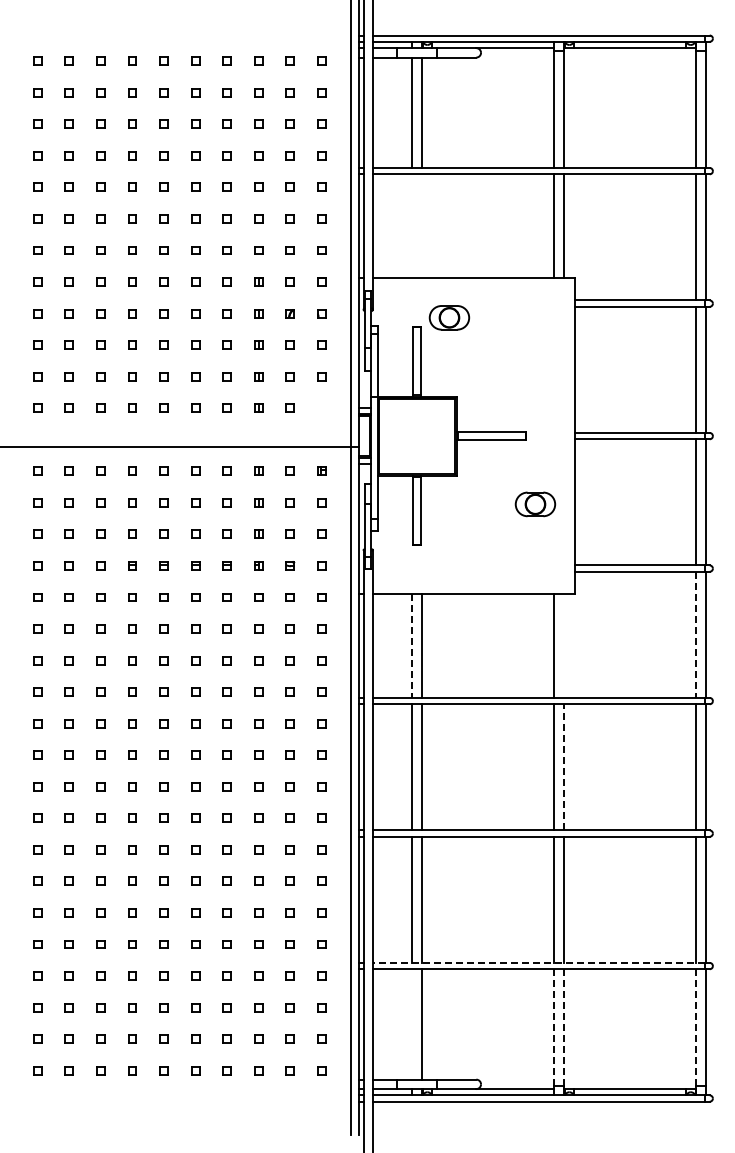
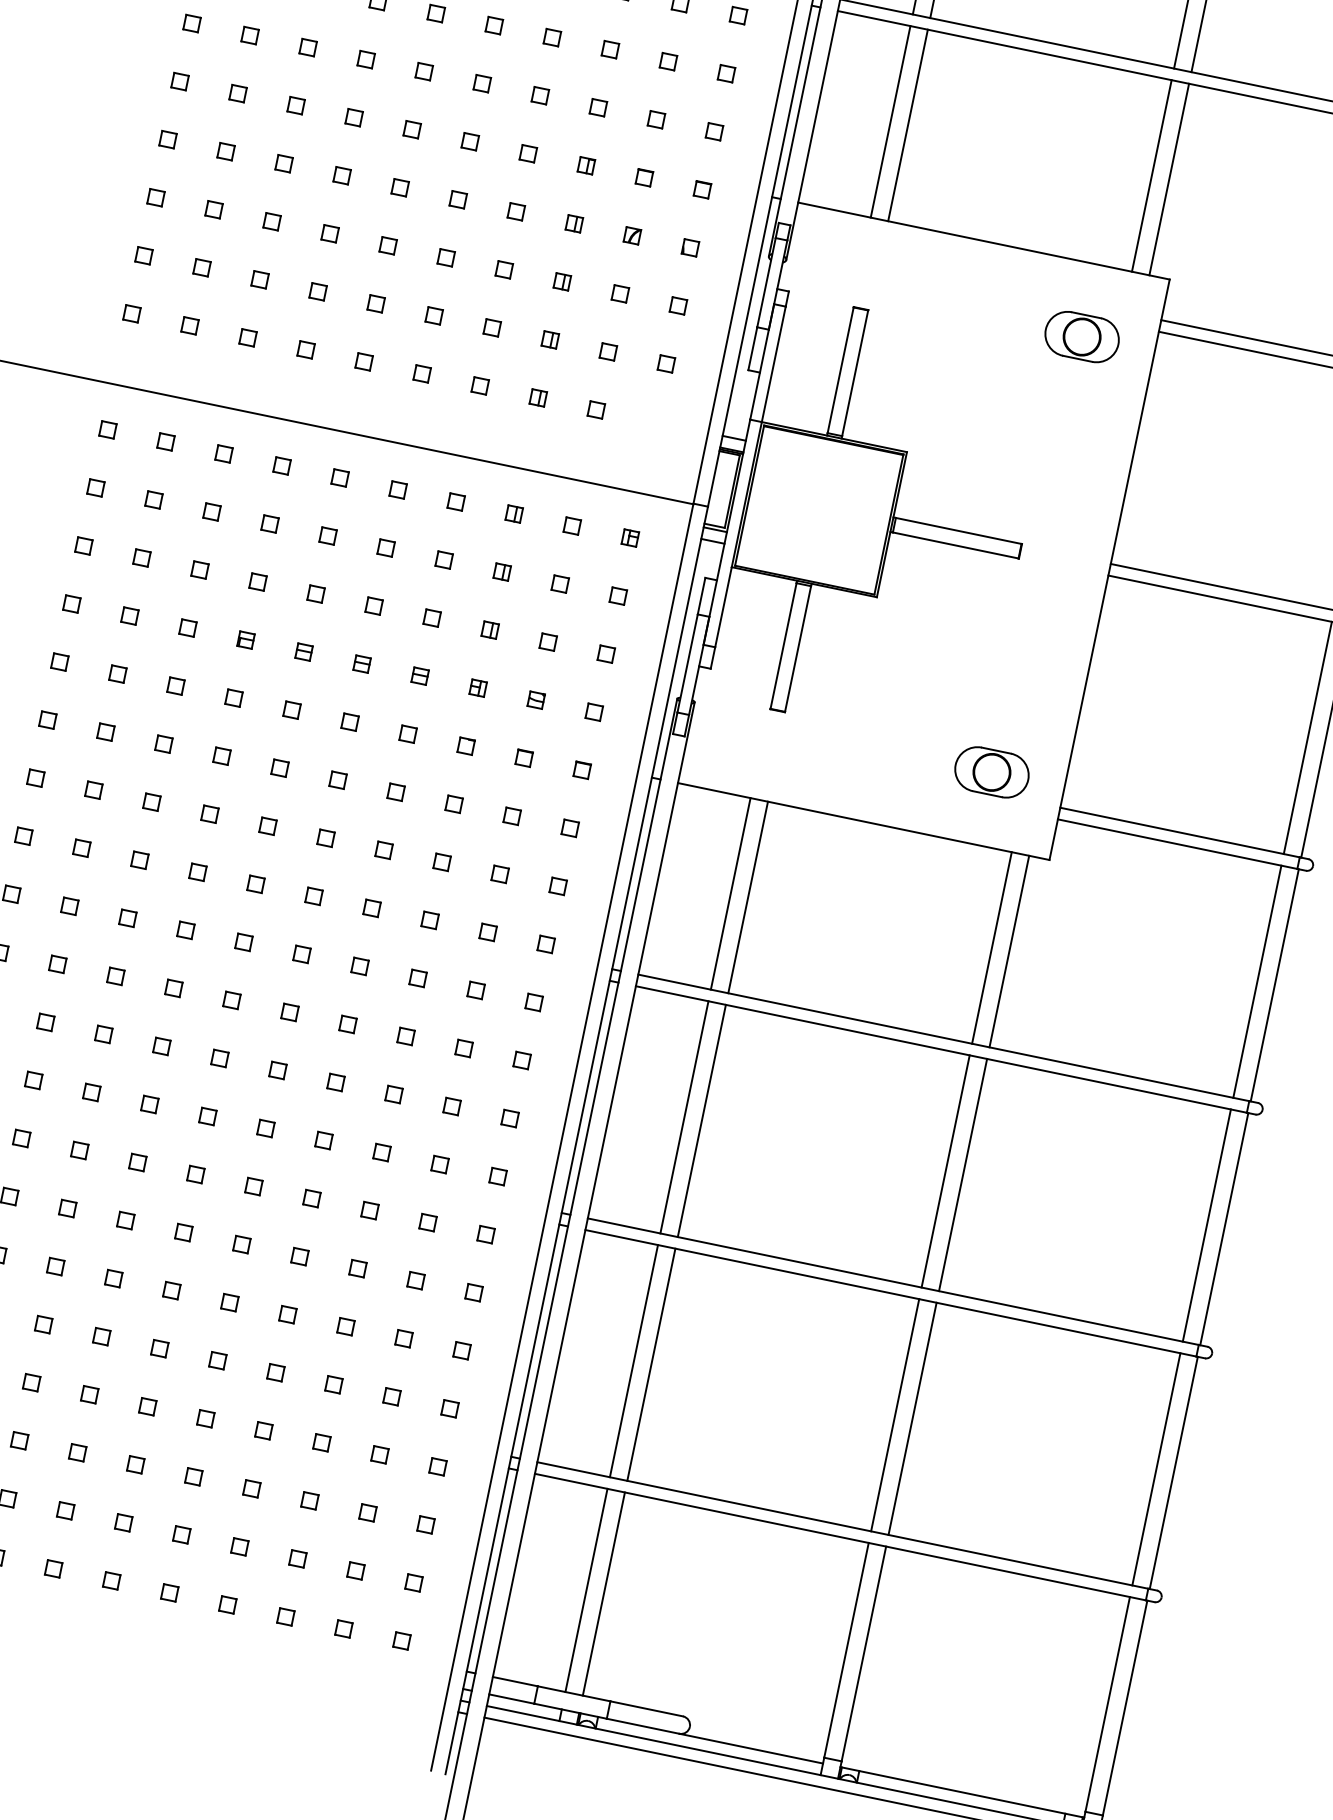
line: (412, 226) -> (890, 122), added
line: (421, 226) -> (907, 125), added
part: (449, 317) -> (1082, 336), moved
part: (535, 504) -> (991, 772), moved
line: (696, 635) -> (1257, 982), dashed -> solid
line: (563, 645) -> (1008, 950), added
line: (412, 646) -> (730, 895), dashed -> solid
line: (563, 766) -> (962, 1173), dashed -> solid
line: (538, 962) -> (842, 1524), dashed -> solid
line: (412, 1024) -> (586, 1590), added
line: (563, 1027) -> (863, 1653), dashed -> solid
line: (554, 1028) -> (846, 1652), dashed -> solid
line: (696, 1028) -> (1107, 1706), dashed -> solid

